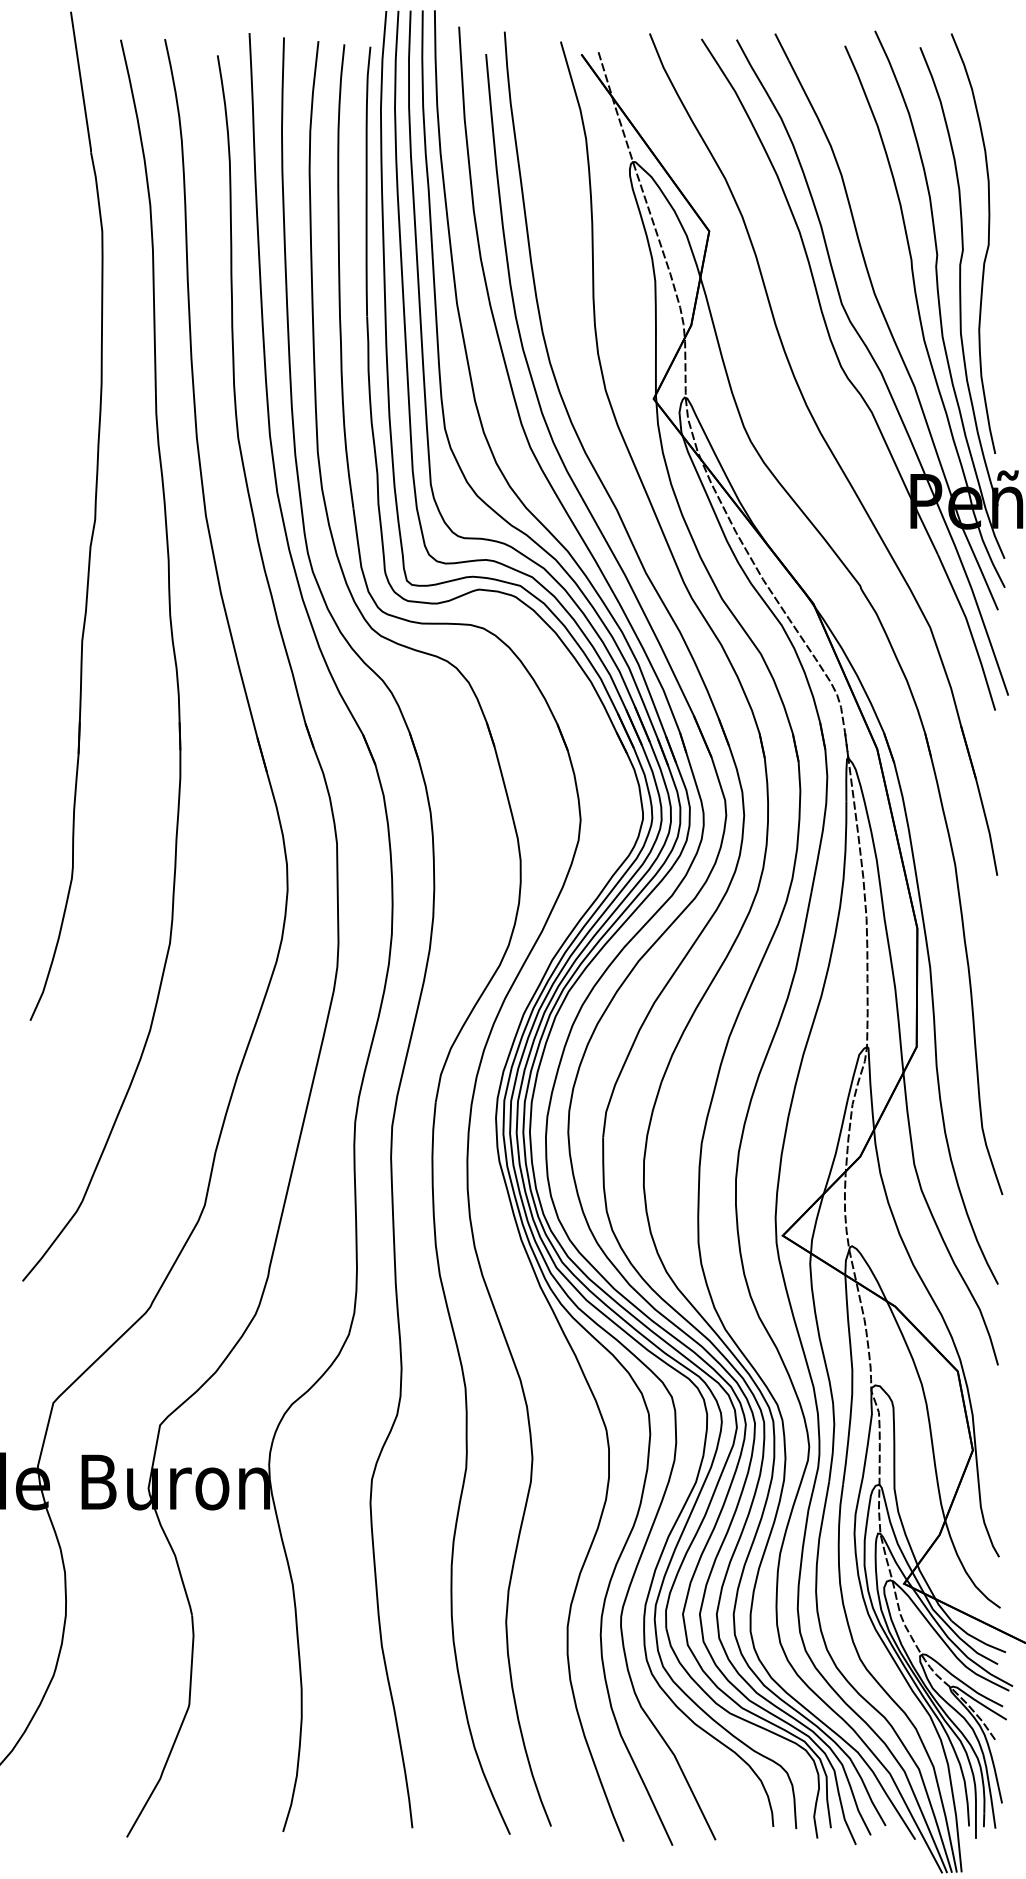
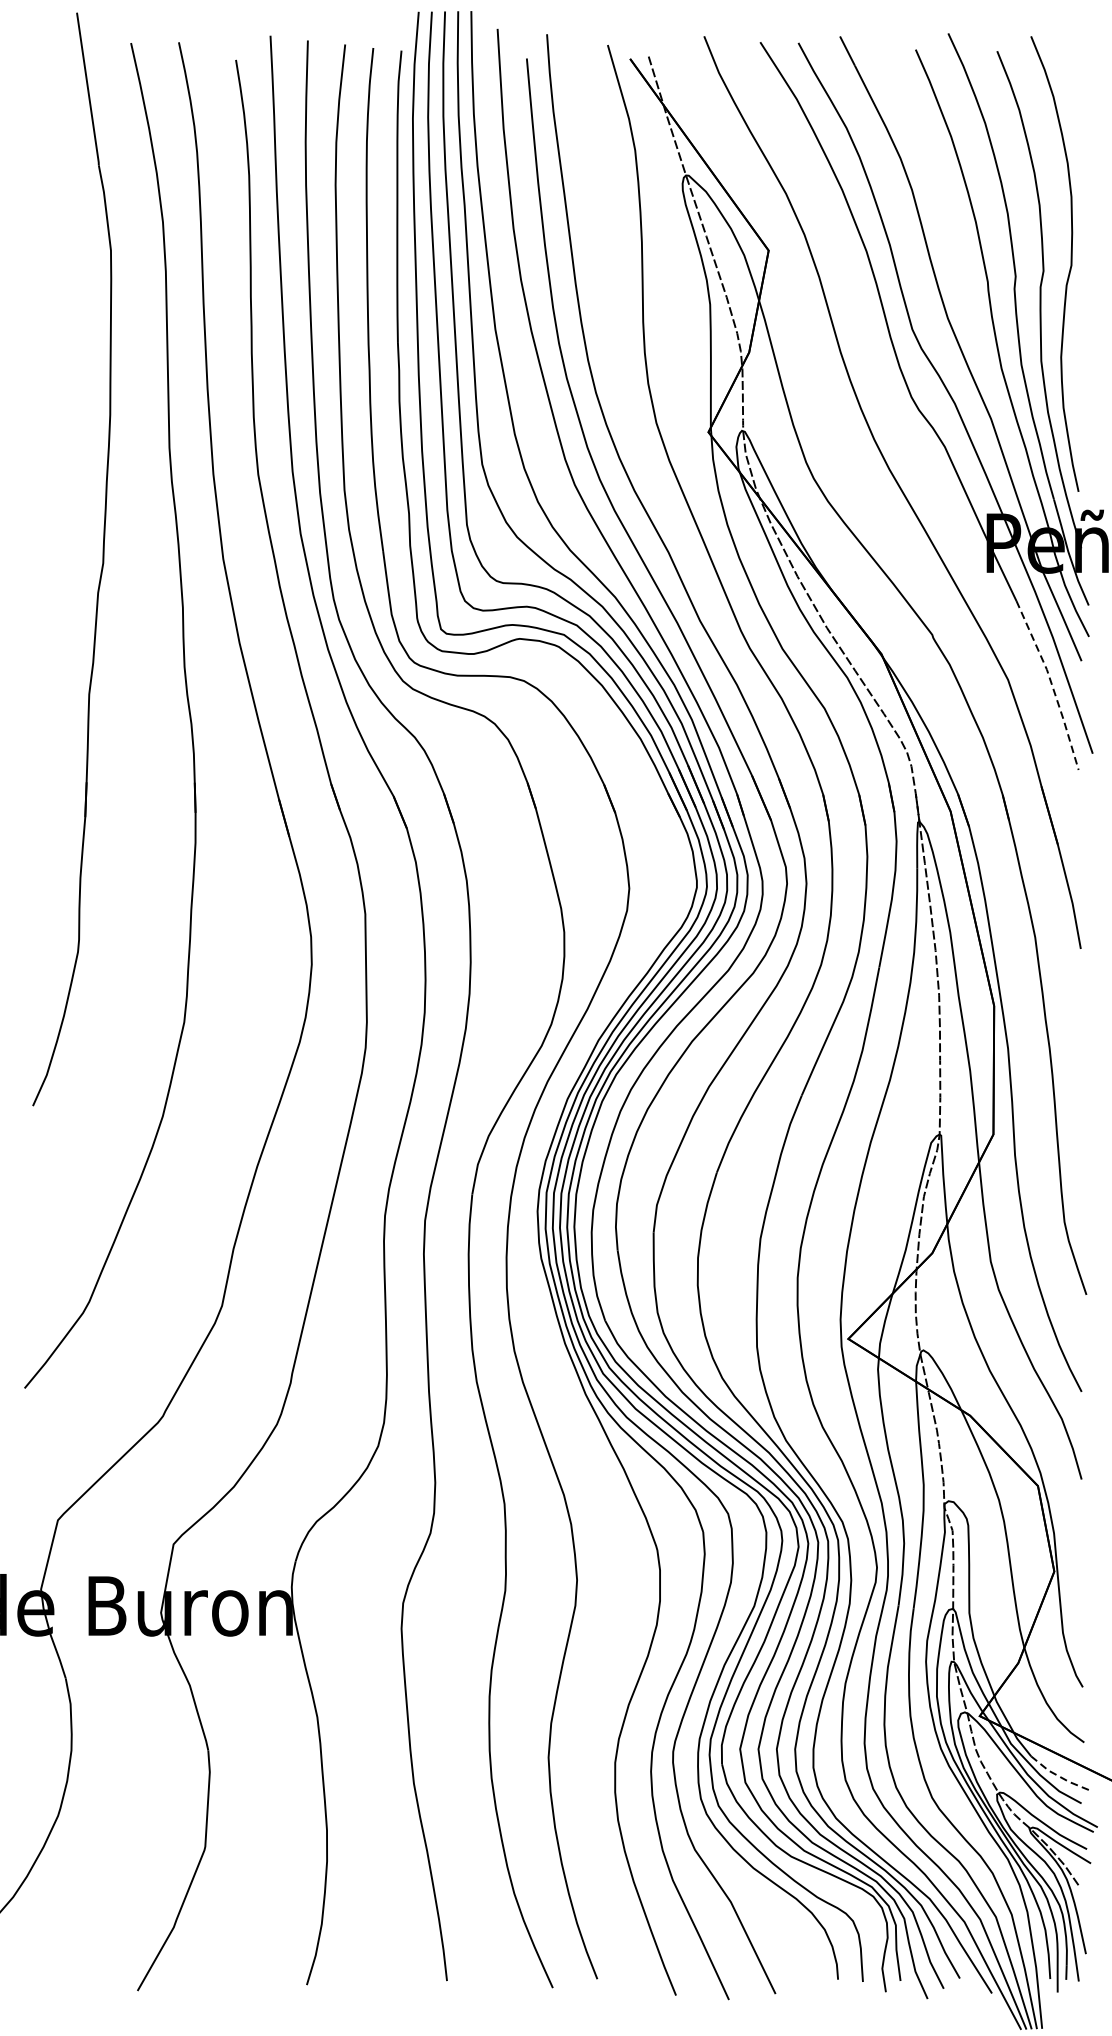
line: (970, 631) -> (1051, 684), solid -> dashed
line: (977, 1639) -> (1059, 1776), solid -> dashed

